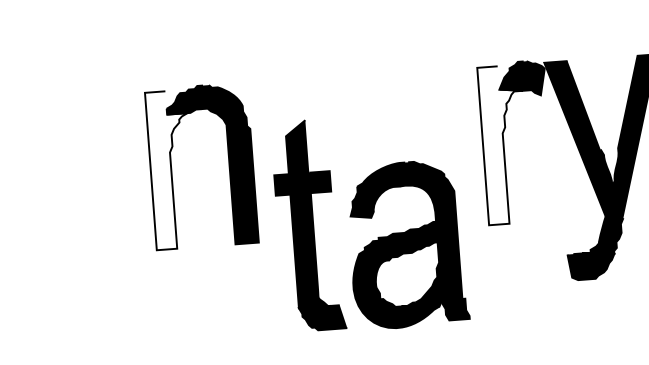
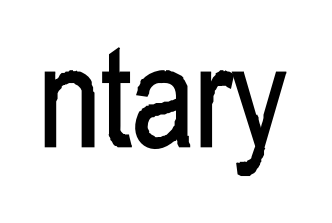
fill: (504, 145) -> (211, 109), added
fill: (169, 170) -> (54, 109), added
part: (370, 221) -> (146, 97), moved

